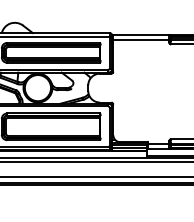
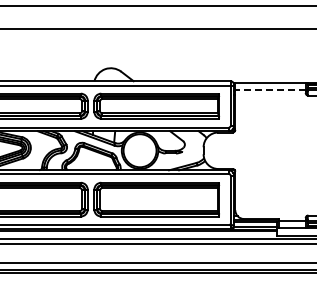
line: (141, 40) -> (270, 90), solid -> dashed

